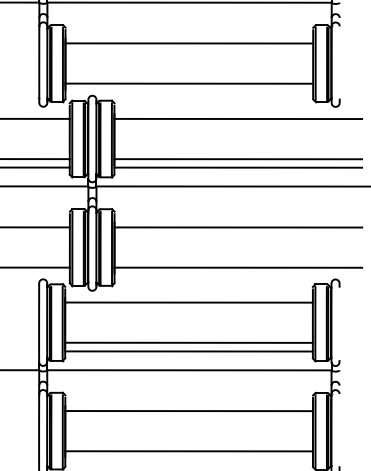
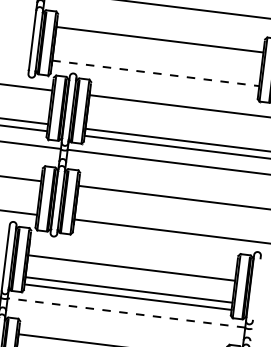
line: (189, 83) -> (155, 73), solid -> dashed
line: (188, 302) -> (131, 267), moved
line: (188, 370) -> (125, 313), solid -> dashed

